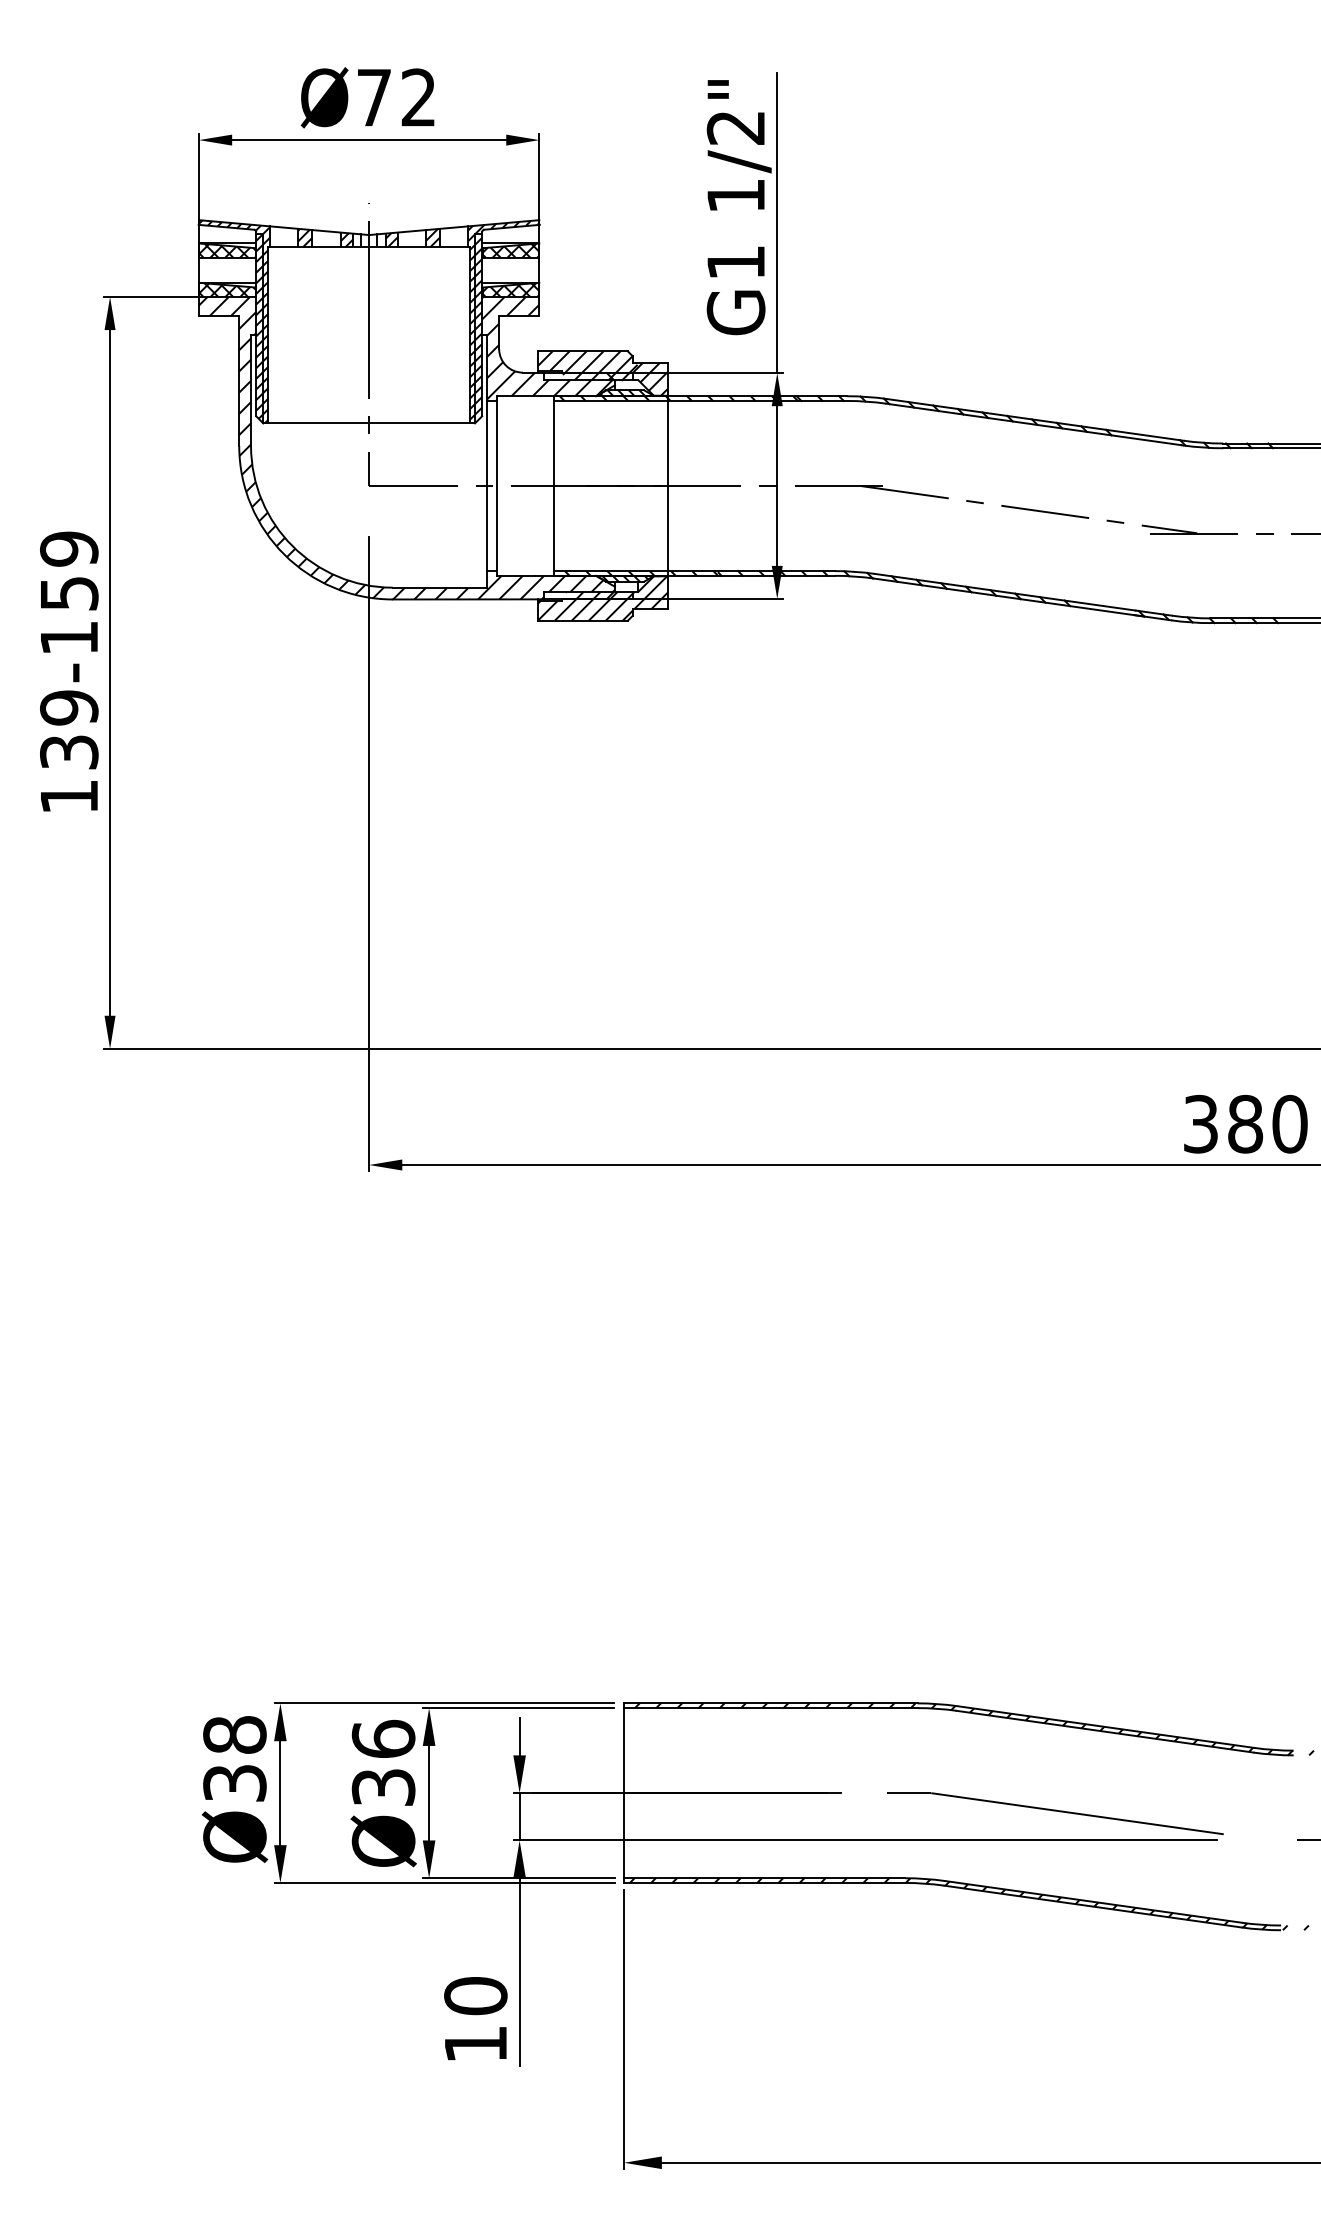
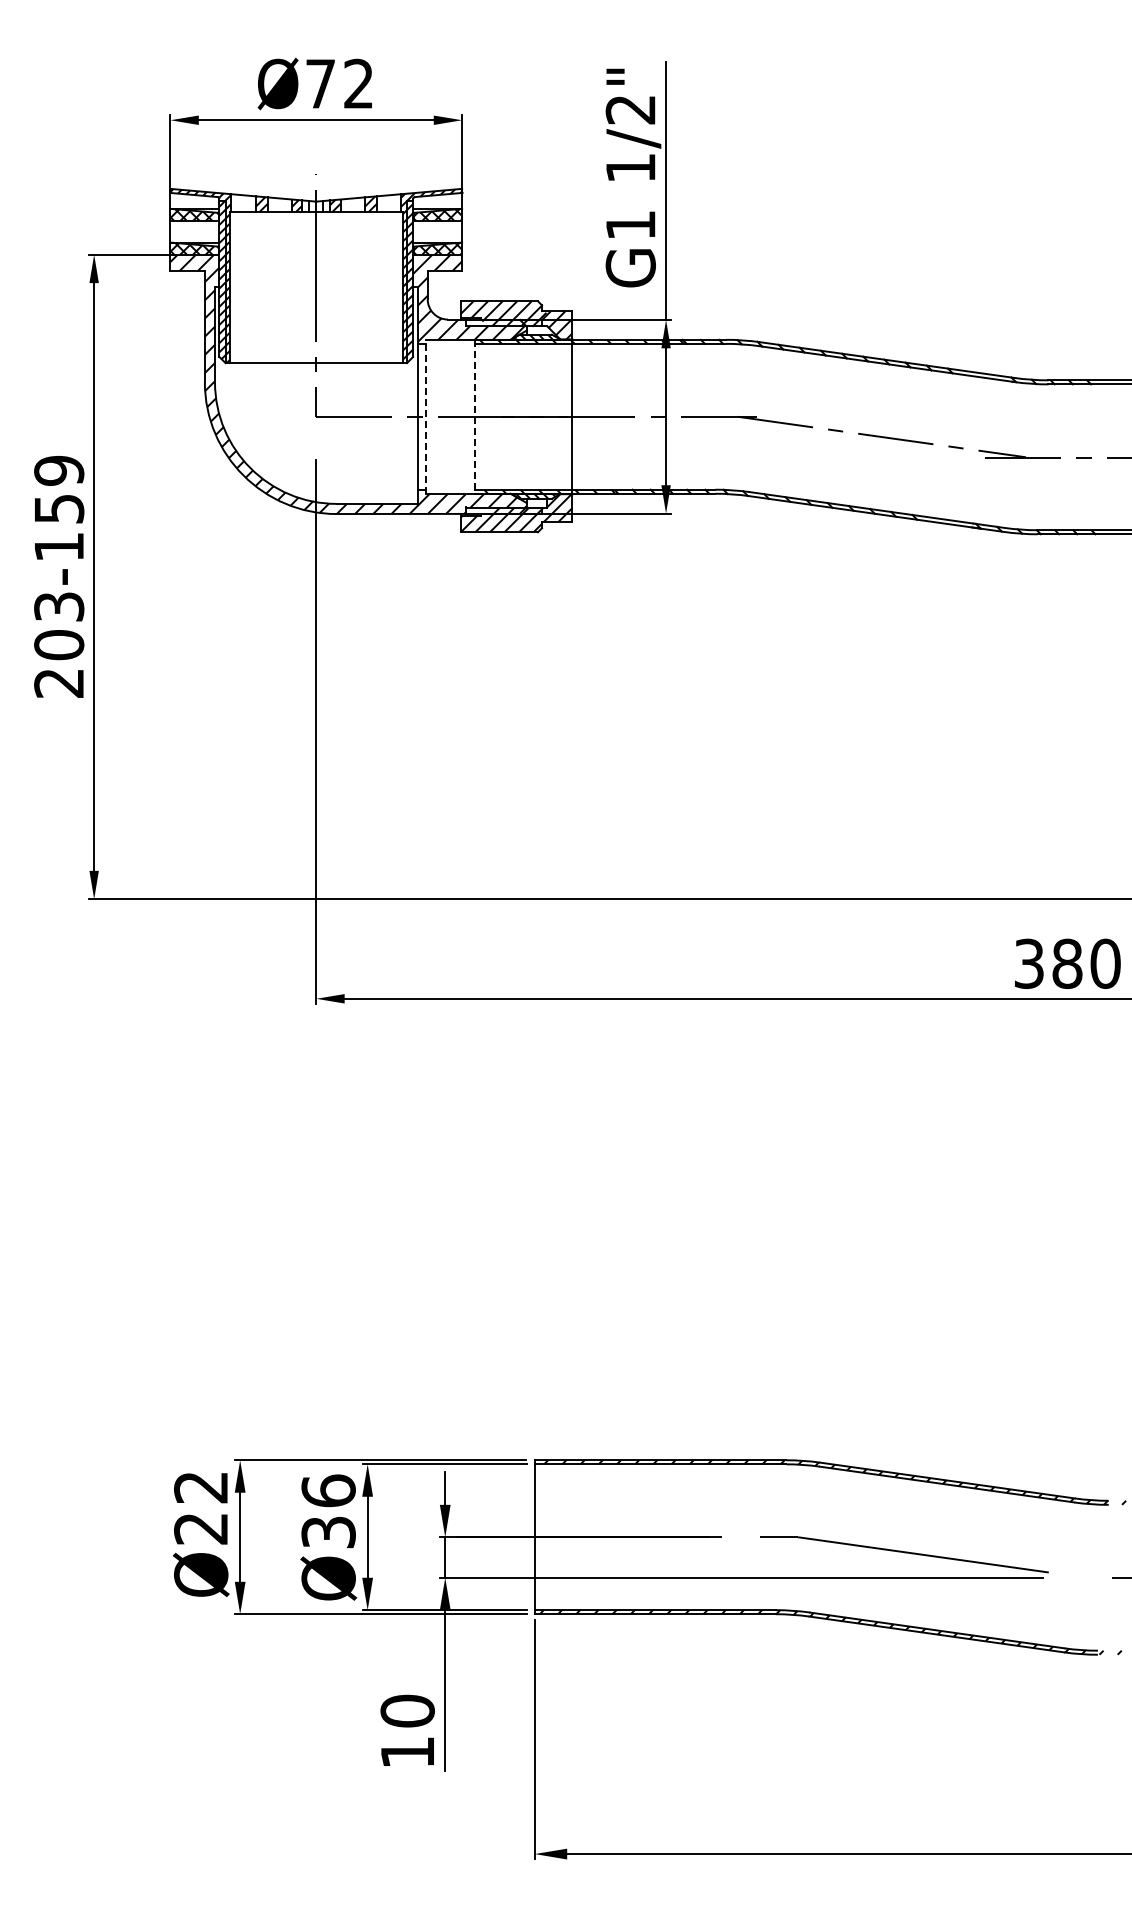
line: (496, 485) -> (425, 416), solid -> dashed
line: (553, 486) -> (474, 417), solid -> dashed
text: (69, 751) -> (59, 644), 139-159 -> 203-159
text: (235, 1758) -> (201, 1507), Ø38 -> Ø22

